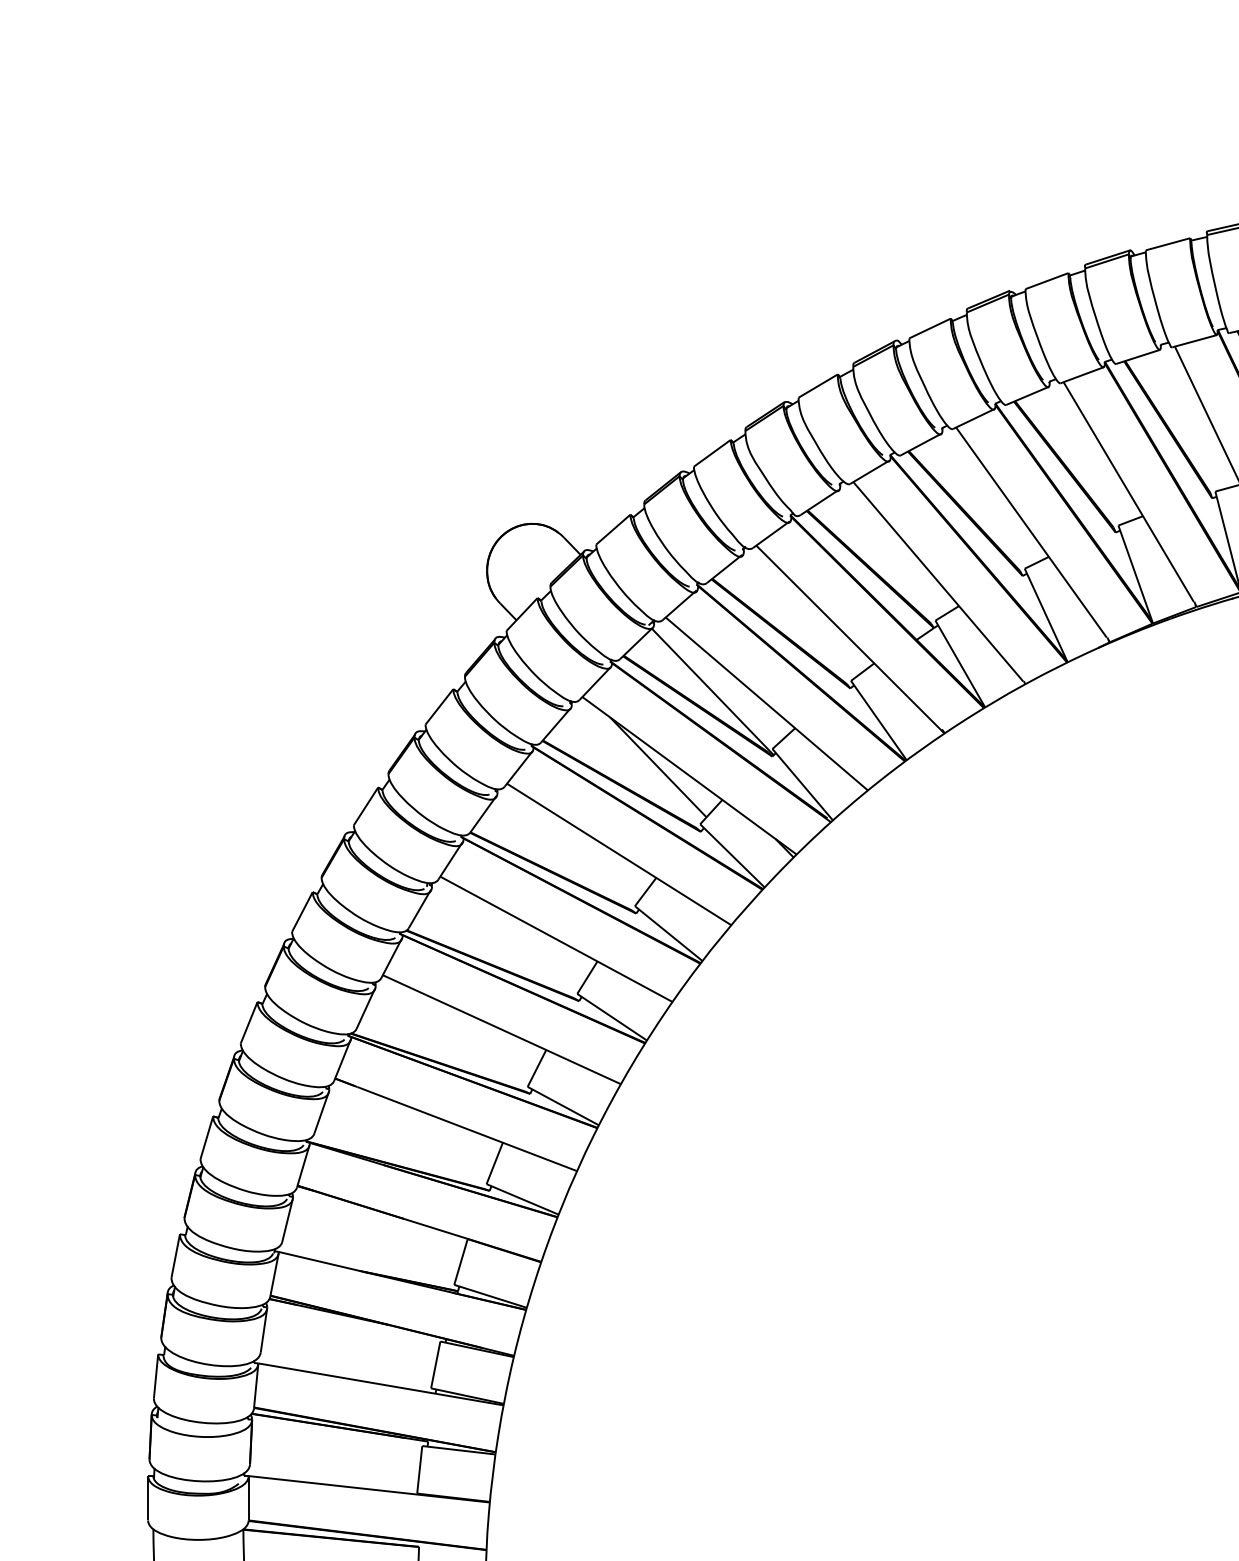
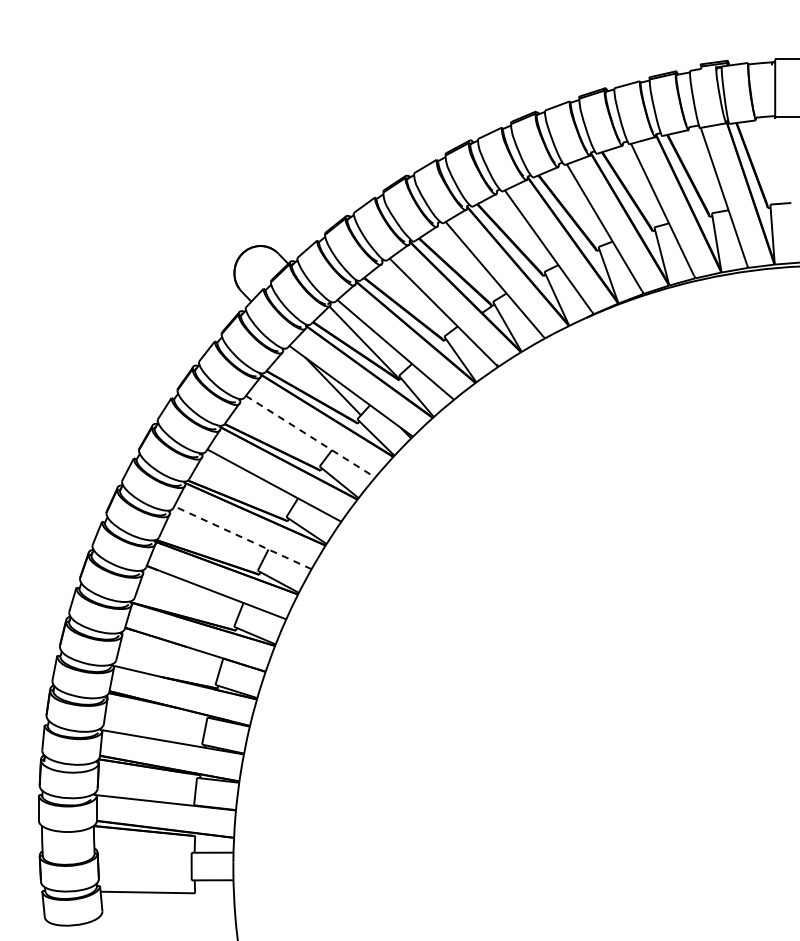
line: (620, 854) -> (311, 436), solid -> dashed
line: (501, 1029) -> (242, 537), solid -> dashed

